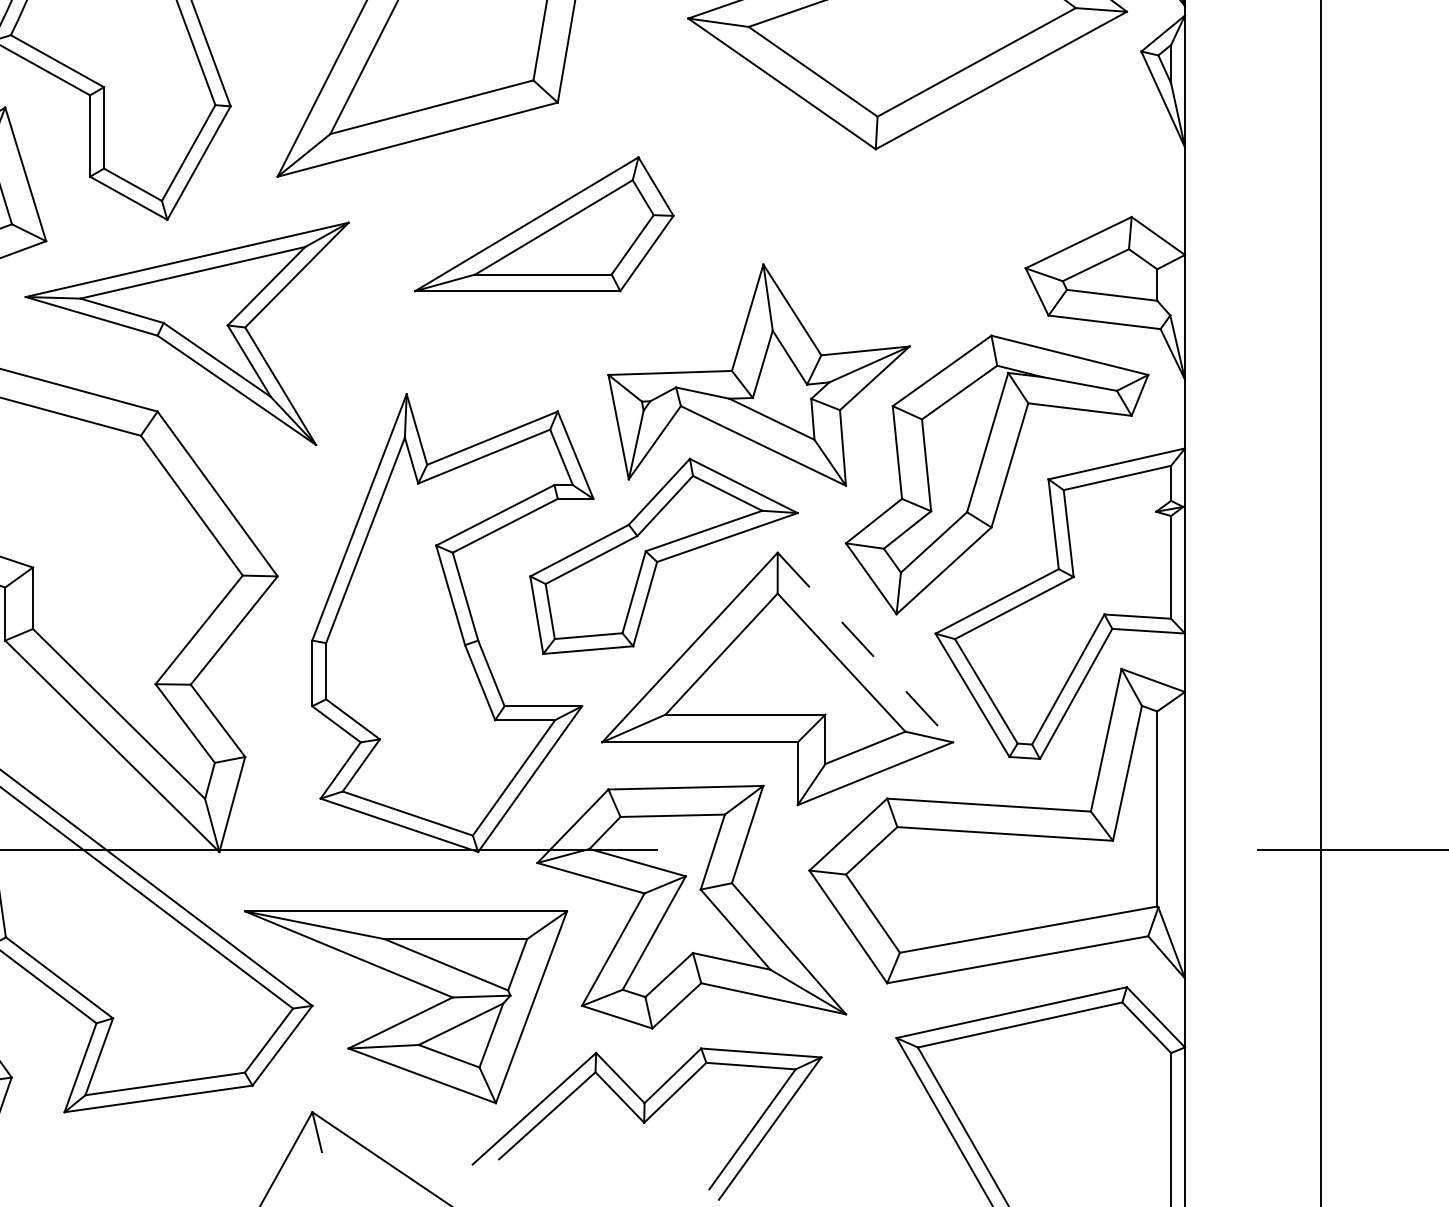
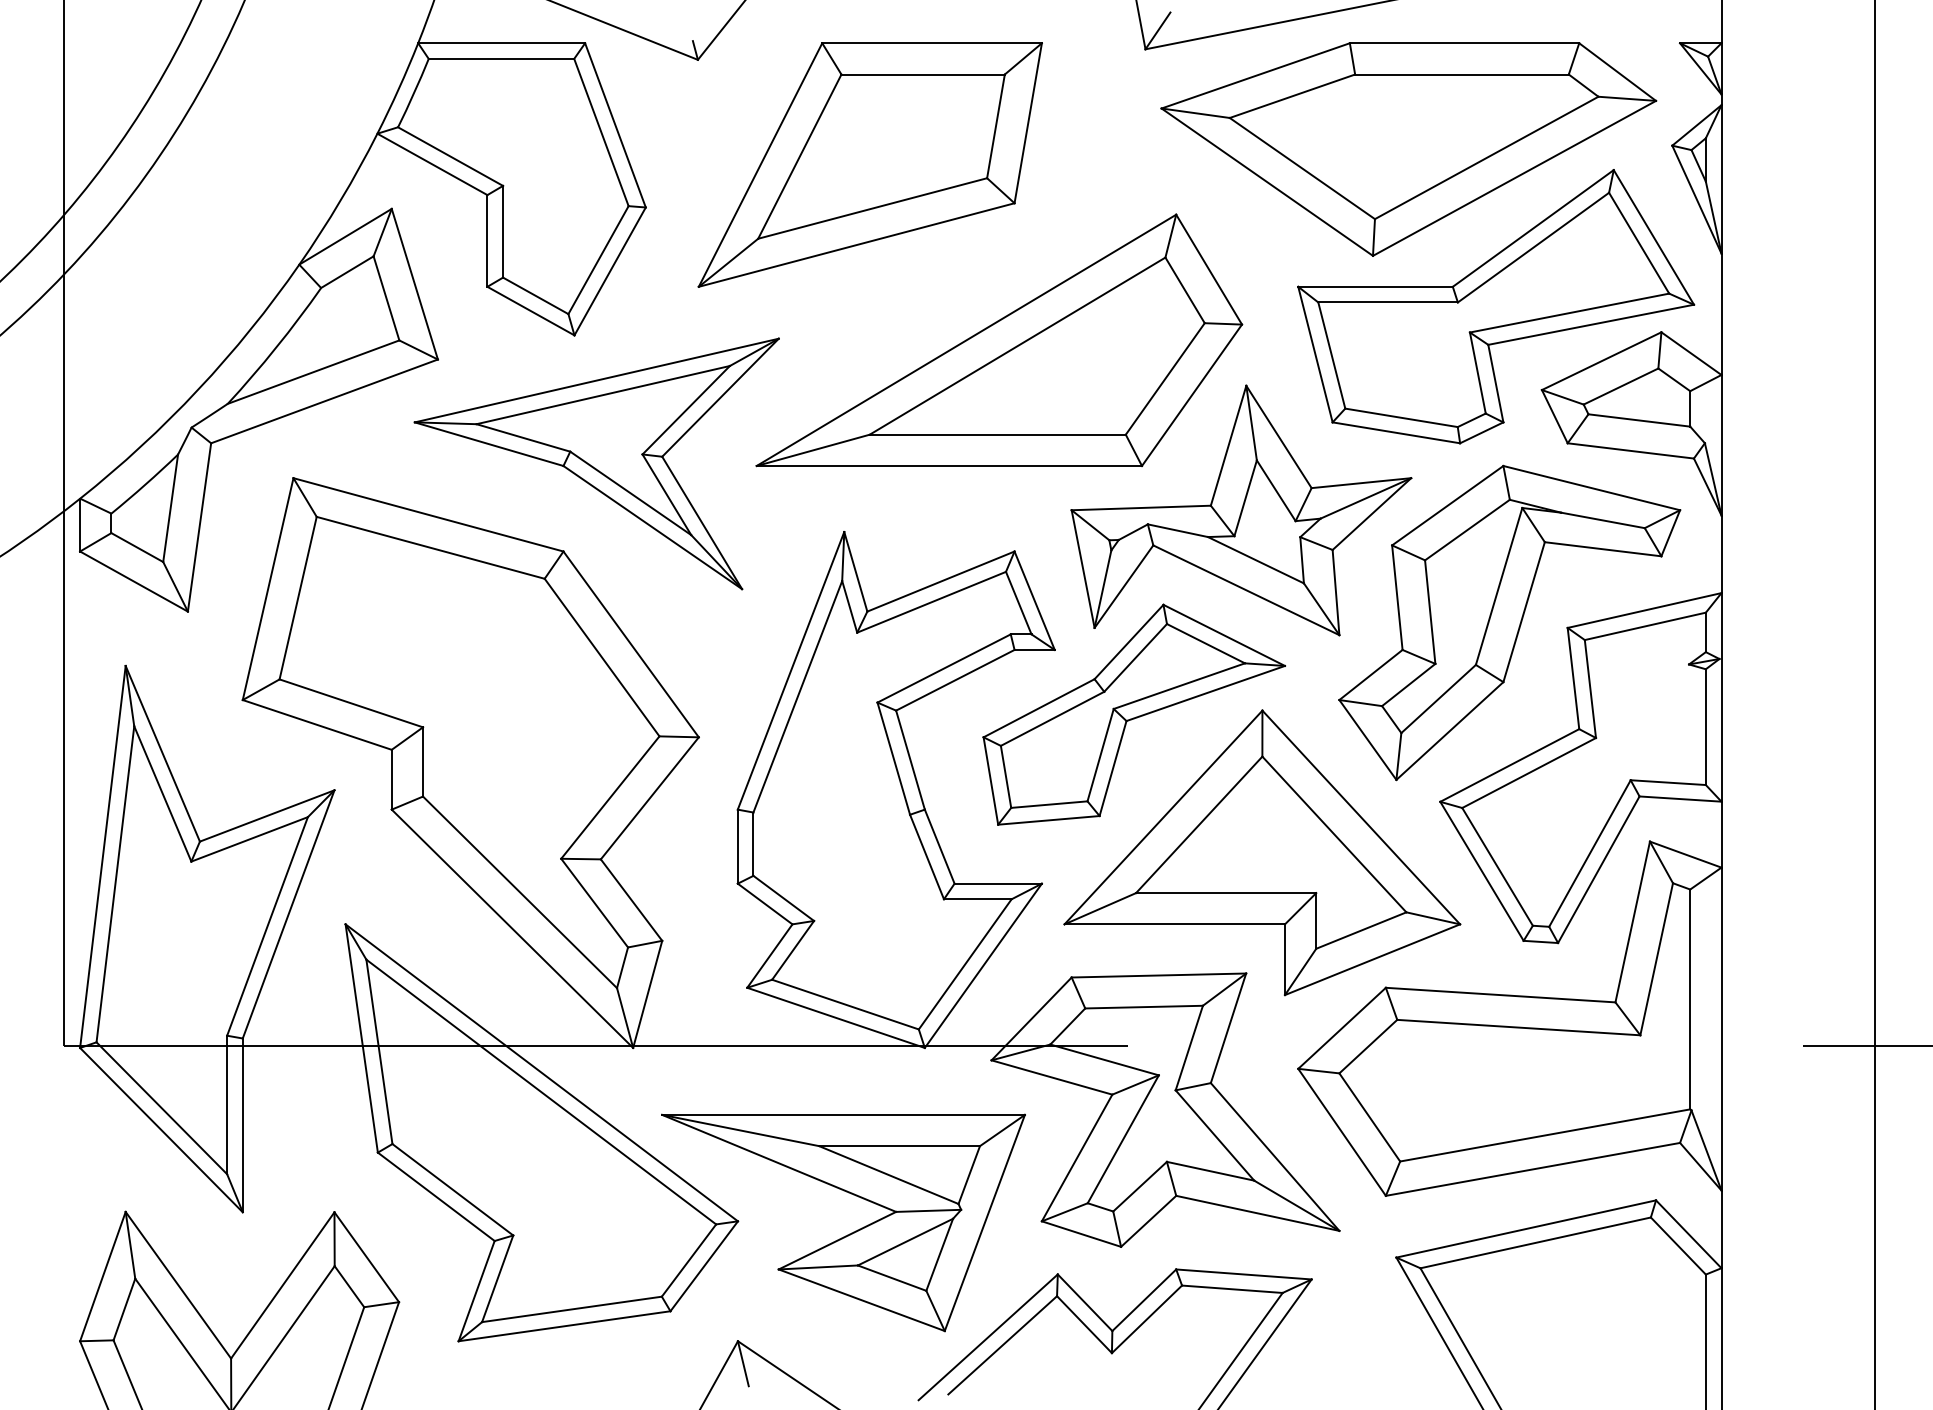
part: (985, 194) -> (1496, 306), added
part: (544, 224) -> (999, 340), size x1.67
line: (865, 647) -> (1361, 817), dashed -> solid

